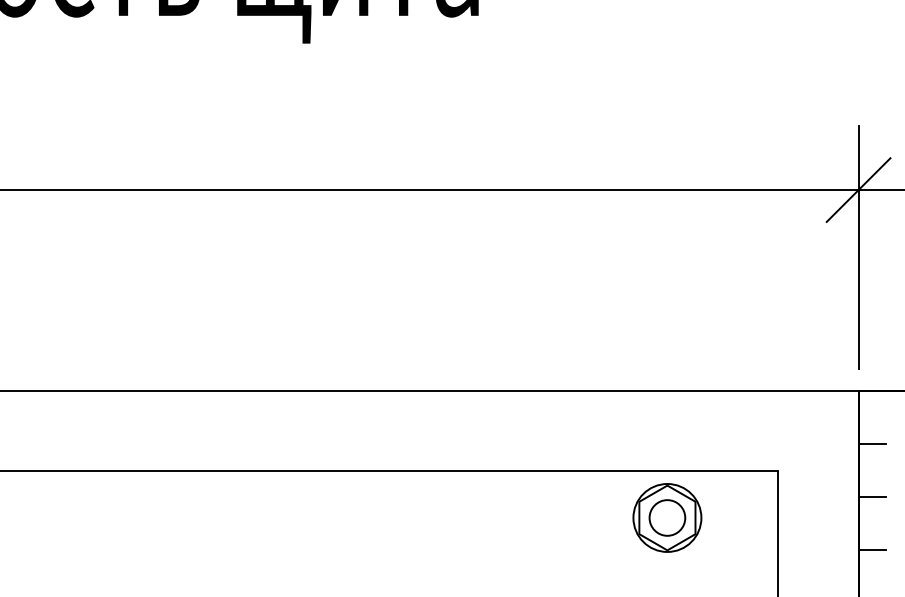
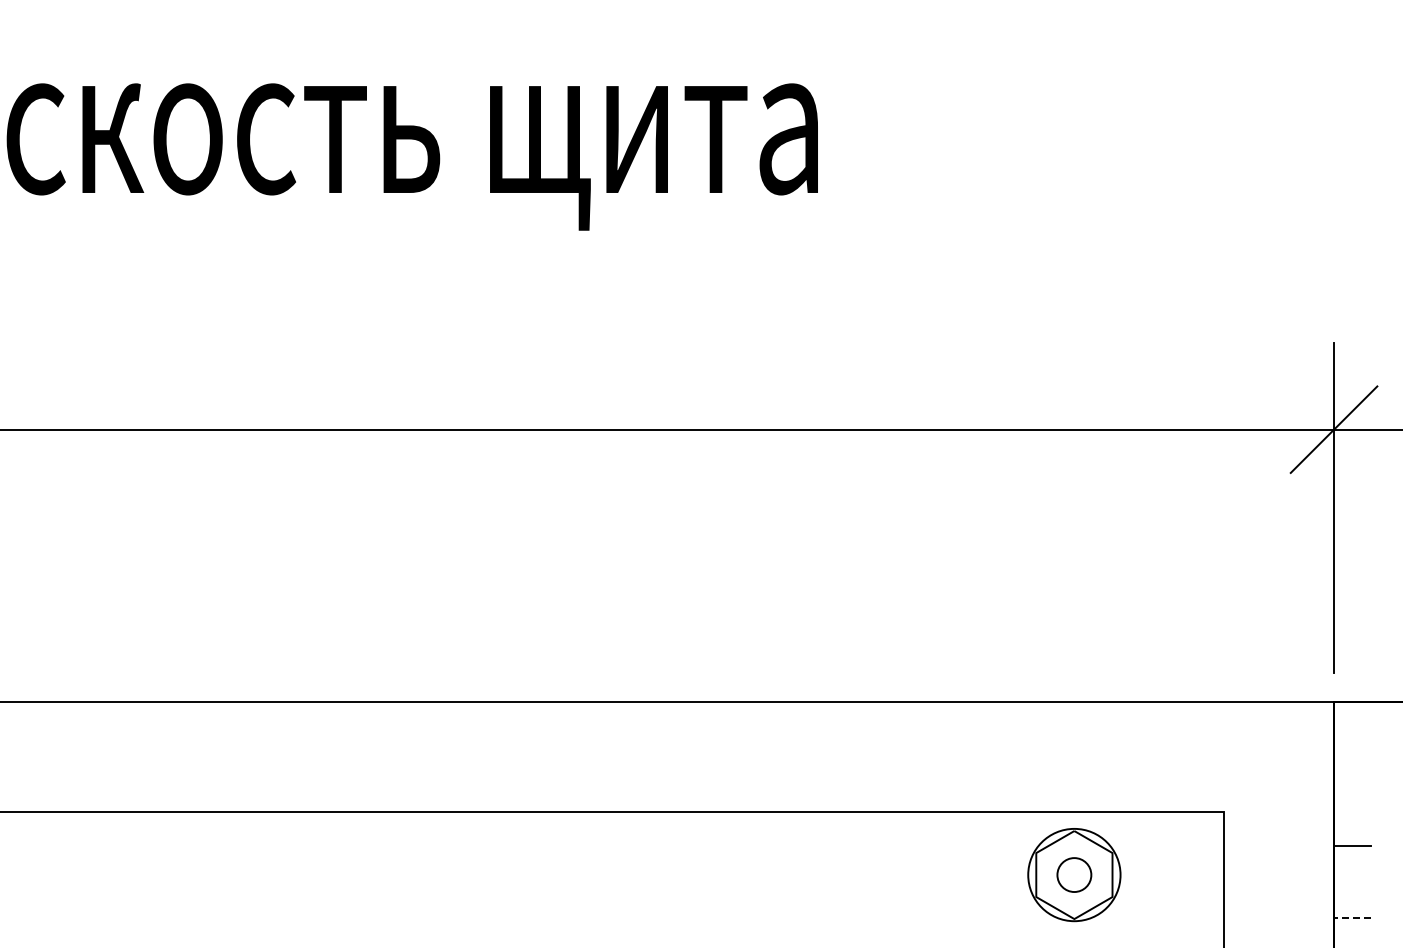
line: (872, 443) -> (1352, 774), removed
circle: (667, 517) -> (1074, 874), size x0.7
line: (872, 549) -> (1352, 918), solid -> dashed

